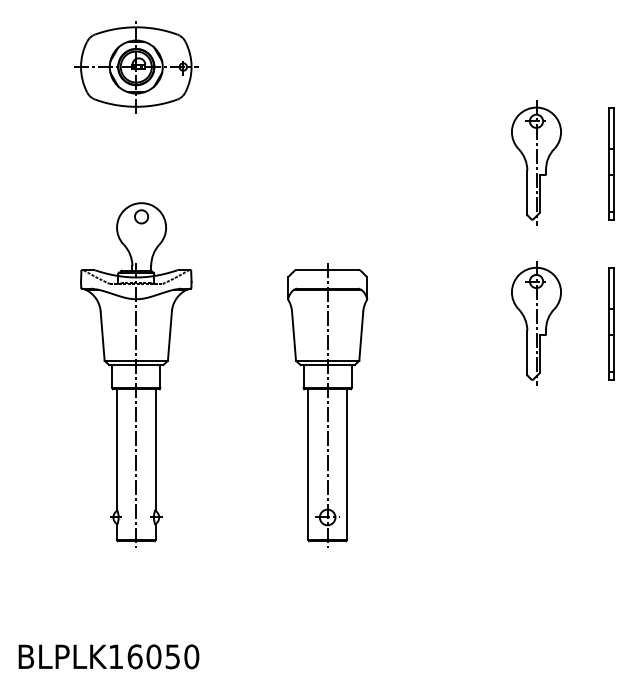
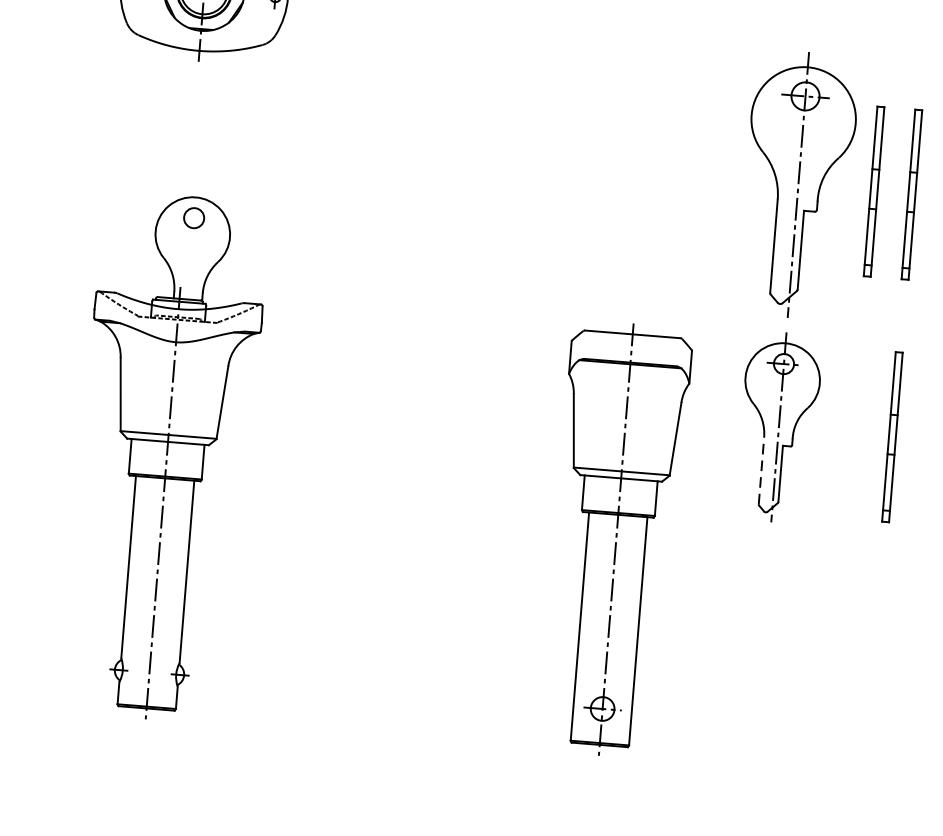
part: (536, 162) -> (798, 183), size x1.4
part: (586, 163) -> (874, 191), added
line: (527, 352) -> (761, 470), solid -> dashed
part: (327, 405) -> (616, 539), moved

